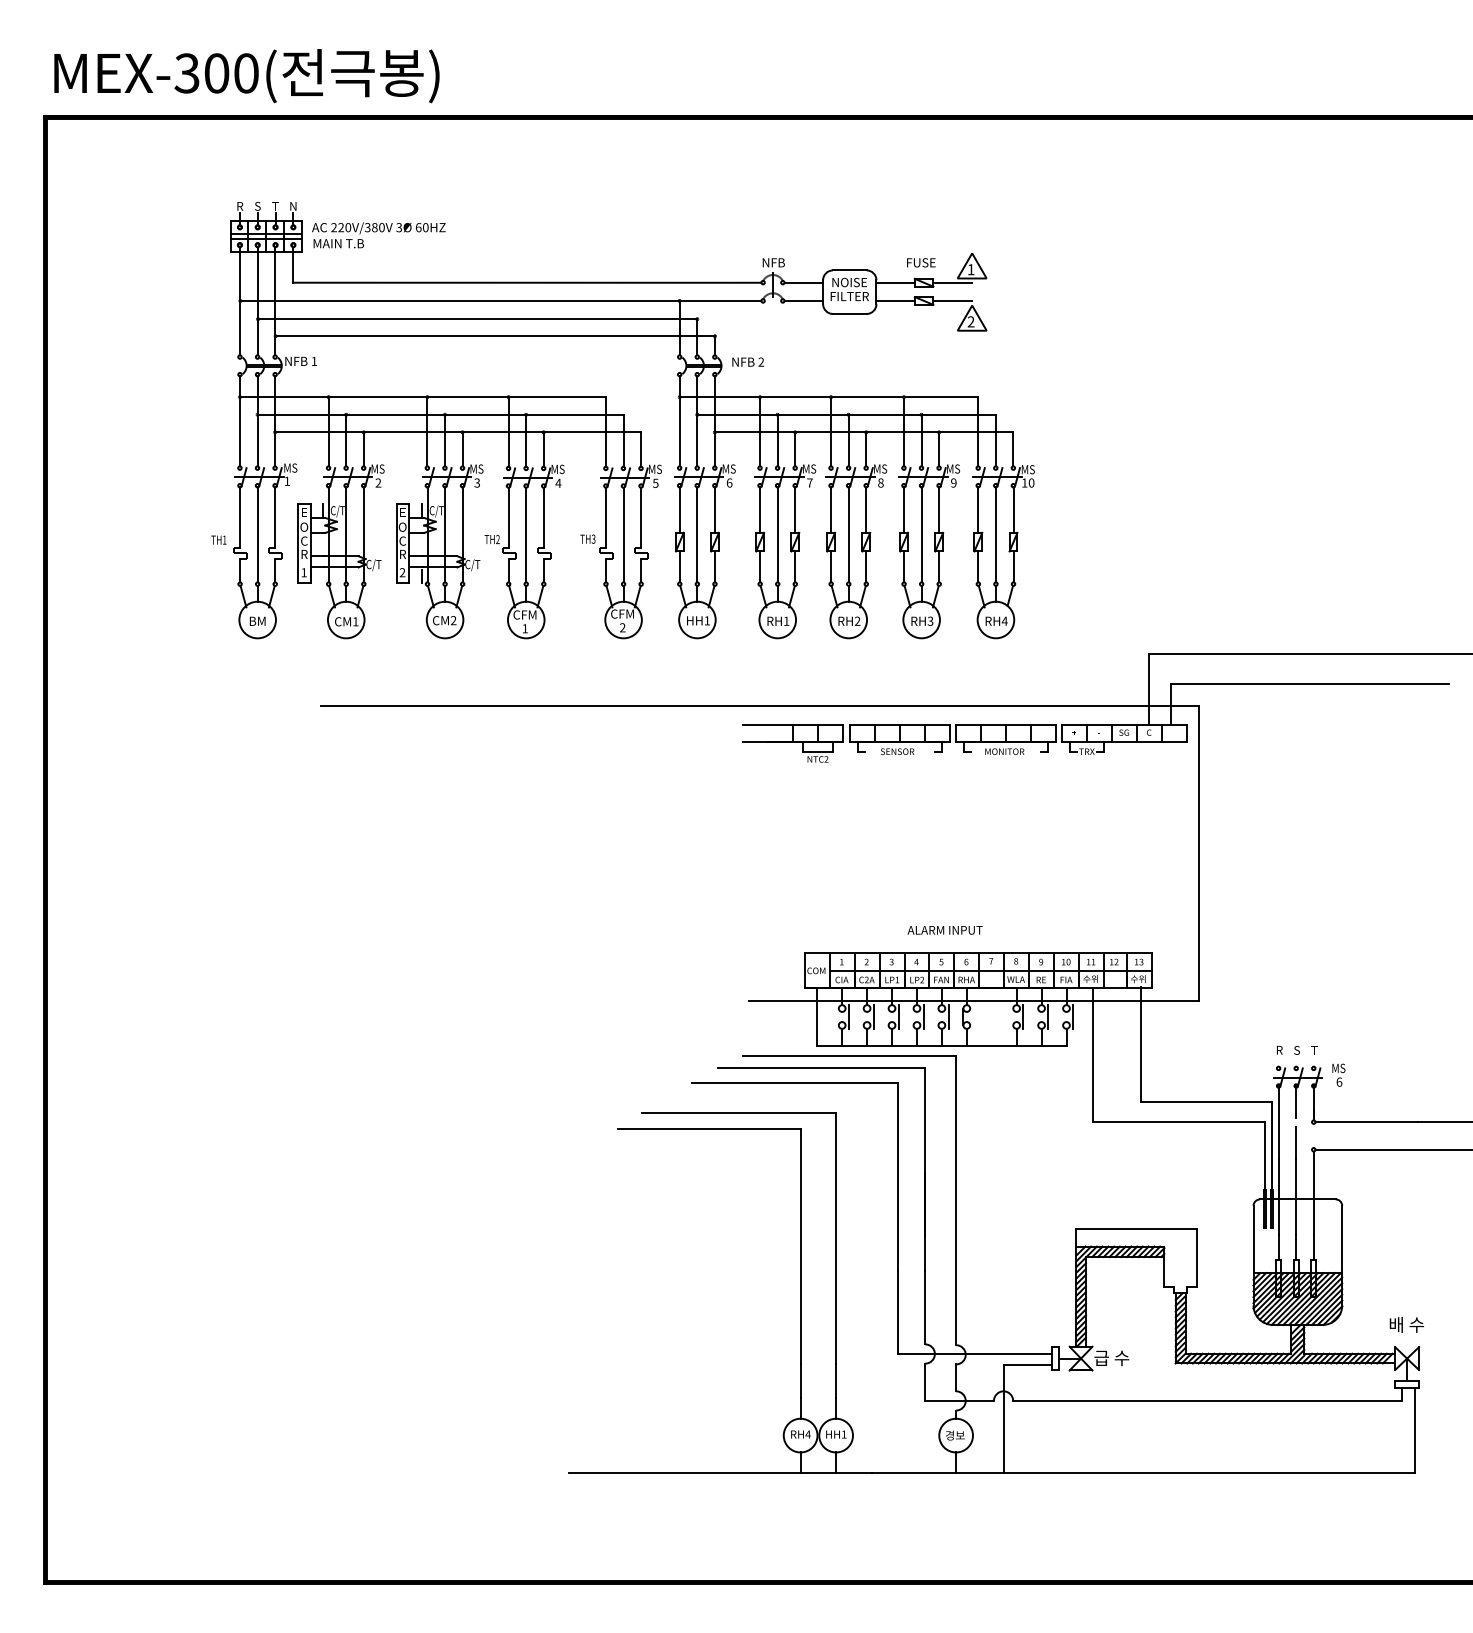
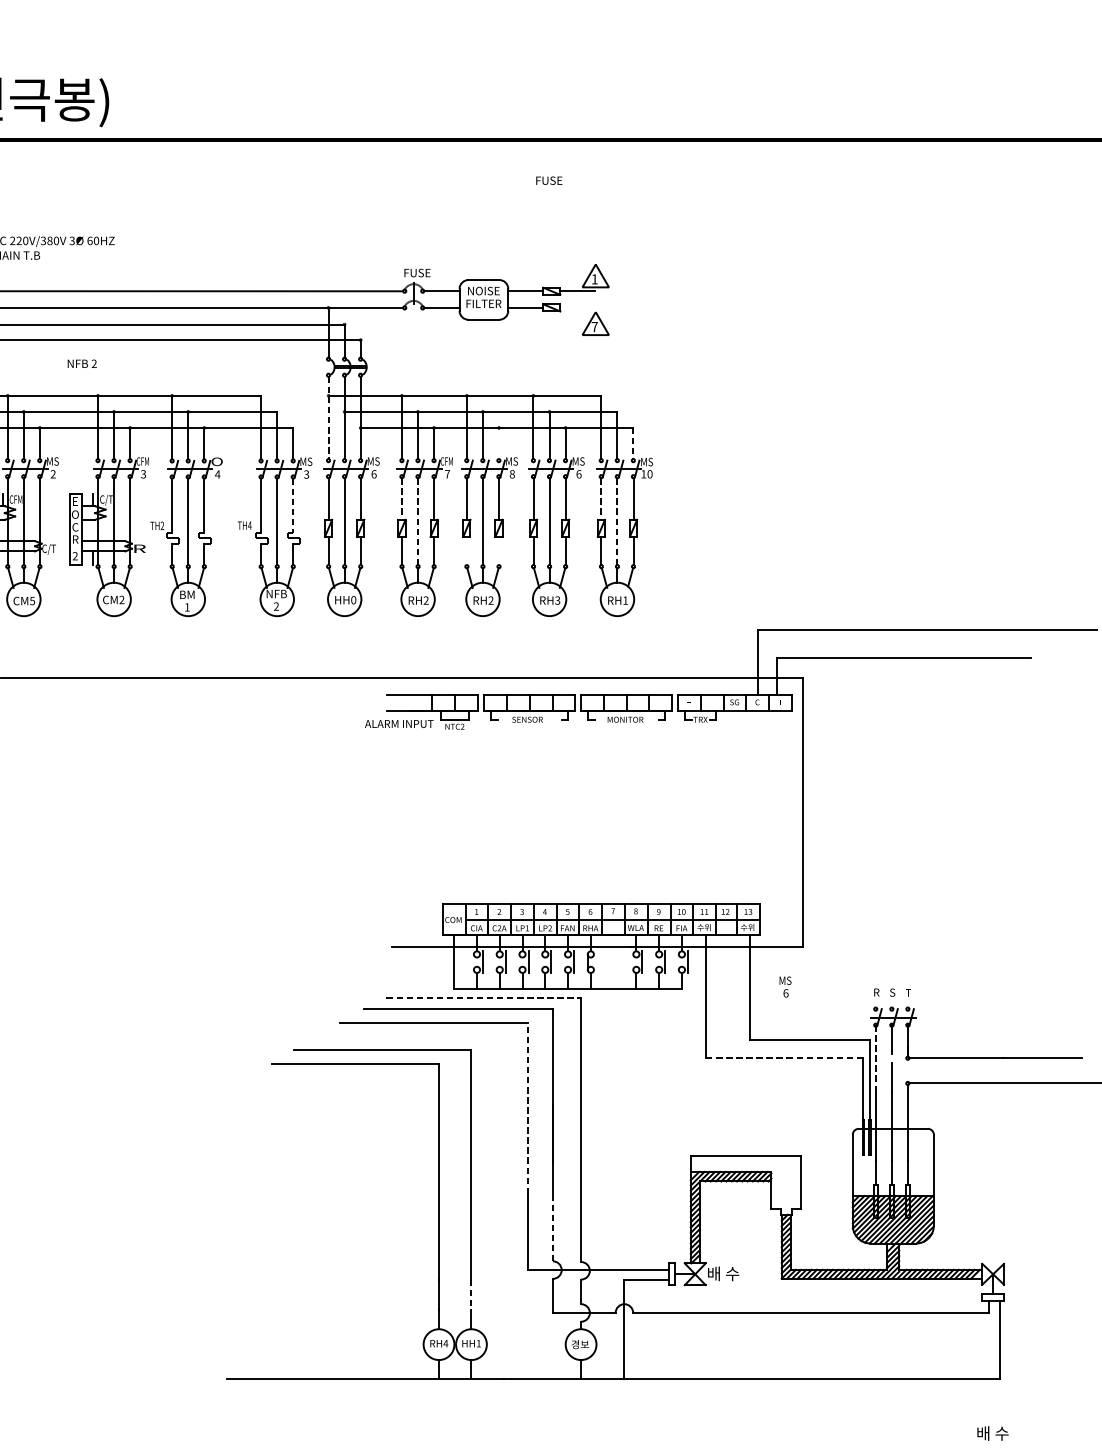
text: (777, 262) -> (417, 272), NFB -> FUSE
text: (921, 262) -> (549, 180), moved
line: (952, 301) -> (577, 308), removed
text: (970, 321) -> (594, 326), 2 -> 7
text: (748, 361) -> (82, 363), moved
line: (679, 421) -> (328, 418), solid -> dashed
line: (866, 449) -> (499, 443), removed
line: (1013, 449) -> (633, 443), solid -> dashed
text: (476, 468) -> (142, 460), MS -> CFM
text: (809, 468) -> (447, 460), MS -> CFM
text: (557, 469) -> (216, 461), MS -> O
text: (655, 482) -> (306, 473), 5 -> 3
text: (953, 482) -> (578, 473), 9 -> 6
line: (760, 510) -> (402, 499), solid -> dashed
line: (978, 510) -> (601, 499), solid -> dashed
text: (337, 511) -> (15, 500), C/T -> CFM
line: (641, 517) -> (293, 505), solid -> dashed
line: (777, 535) -> (417, 522), solid -> dashed
line: (995, 535) -> (617, 522), solid -> dashed
text: (593, 538) -> (249, 524), TH3 -> TH4
text: (472, 565) -> (139, 549), C/T -> R
line: (831, 566) -> (467, 550), removed
line: (866, 566) -> (499, 550), removed
text: (622, 613) -> (276, 593), CFM -> NFB
text: (524, 614) -> (186, 594), CFM -> BM
text: (707, 620) -> (353, 599), HH1 -> HH0
text: (786, 620) -> (426, 599), RH1 -> RH2
text: (1004, 620) -> (625, 599), RH4 -> RH1
text: (355, 621) -> (32, 600), CM1 -> CM5
text: (944, 930) -> (398, 724), moved
line: (849, 1055) -> (483, 997), solid -> dashed
text: (1338, 1074) -> (785, 986), moved
line: (1179, 1122) -> (785, 1058), solid -> dashed
line: (1278, 1122) -> (875, 1058), solid -> dashed
line: (898, 1176) -> (528, 1107), solid -> dashed
line: (925, 1307) -> (553, 1227), solid -> dashed
text: (1406, 1324) -> (992, 1433), moved
text: (1101, 1358) -> (713, 1274), 급 수 -> 배 수
line: (836, 1381) -> (471, 1295), solid -> dashed

